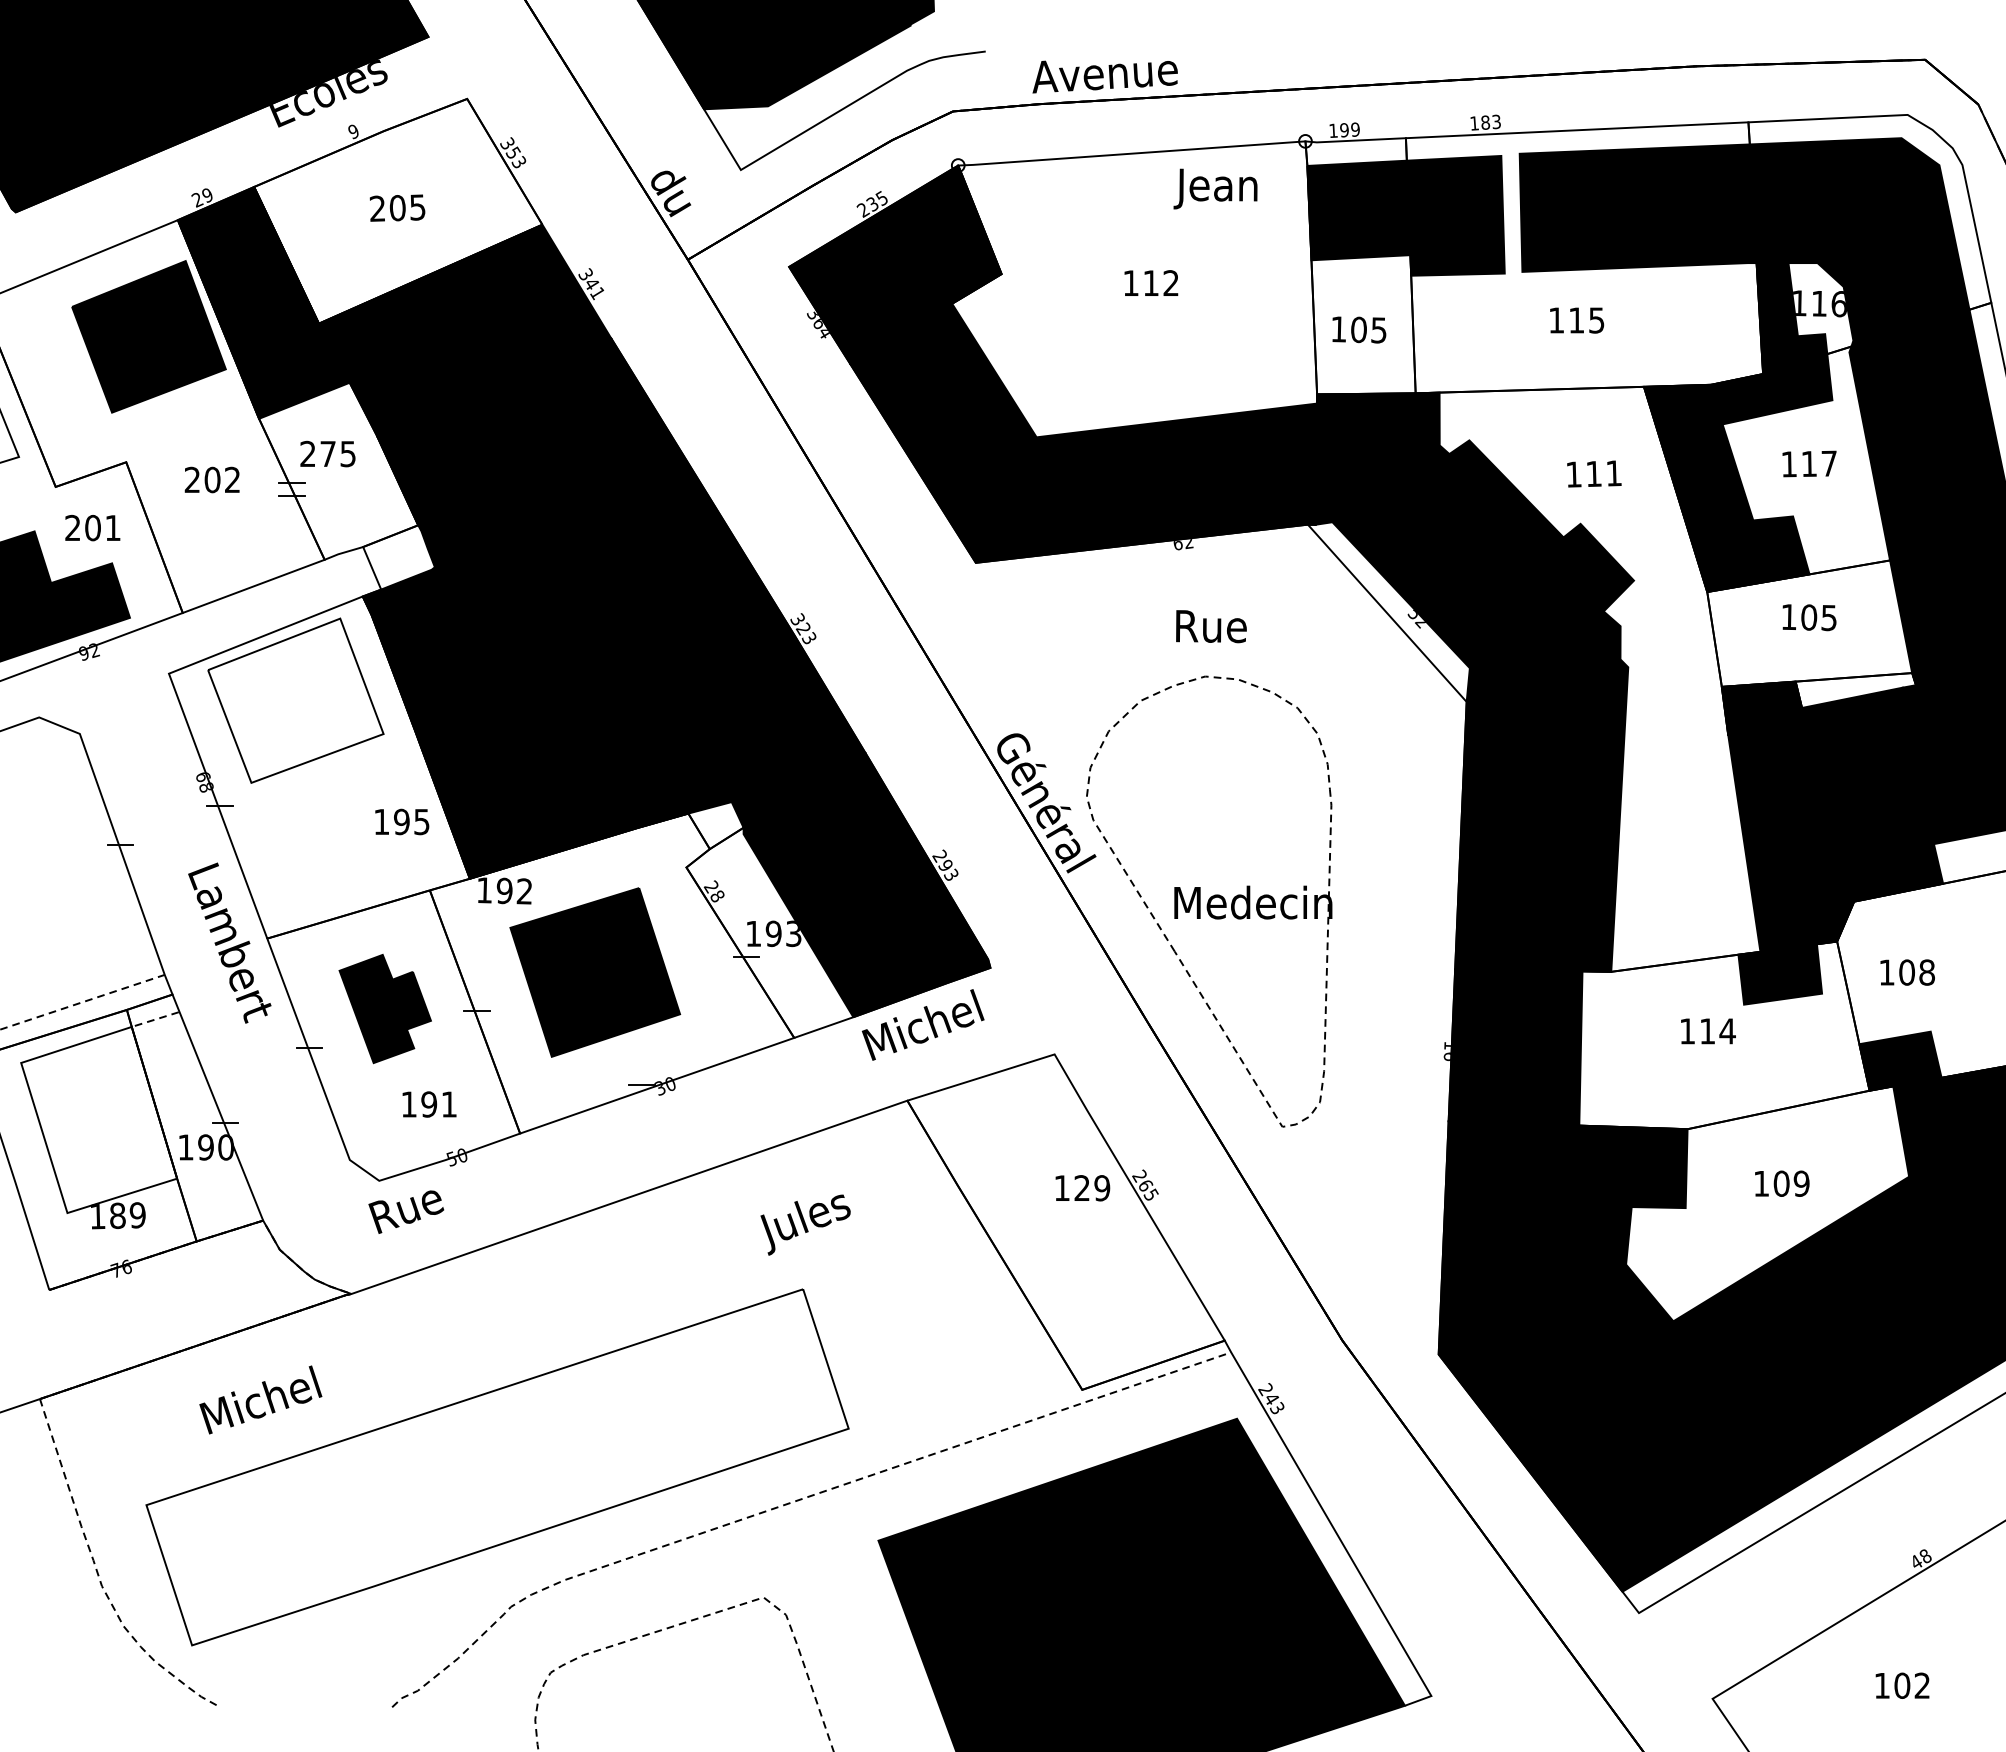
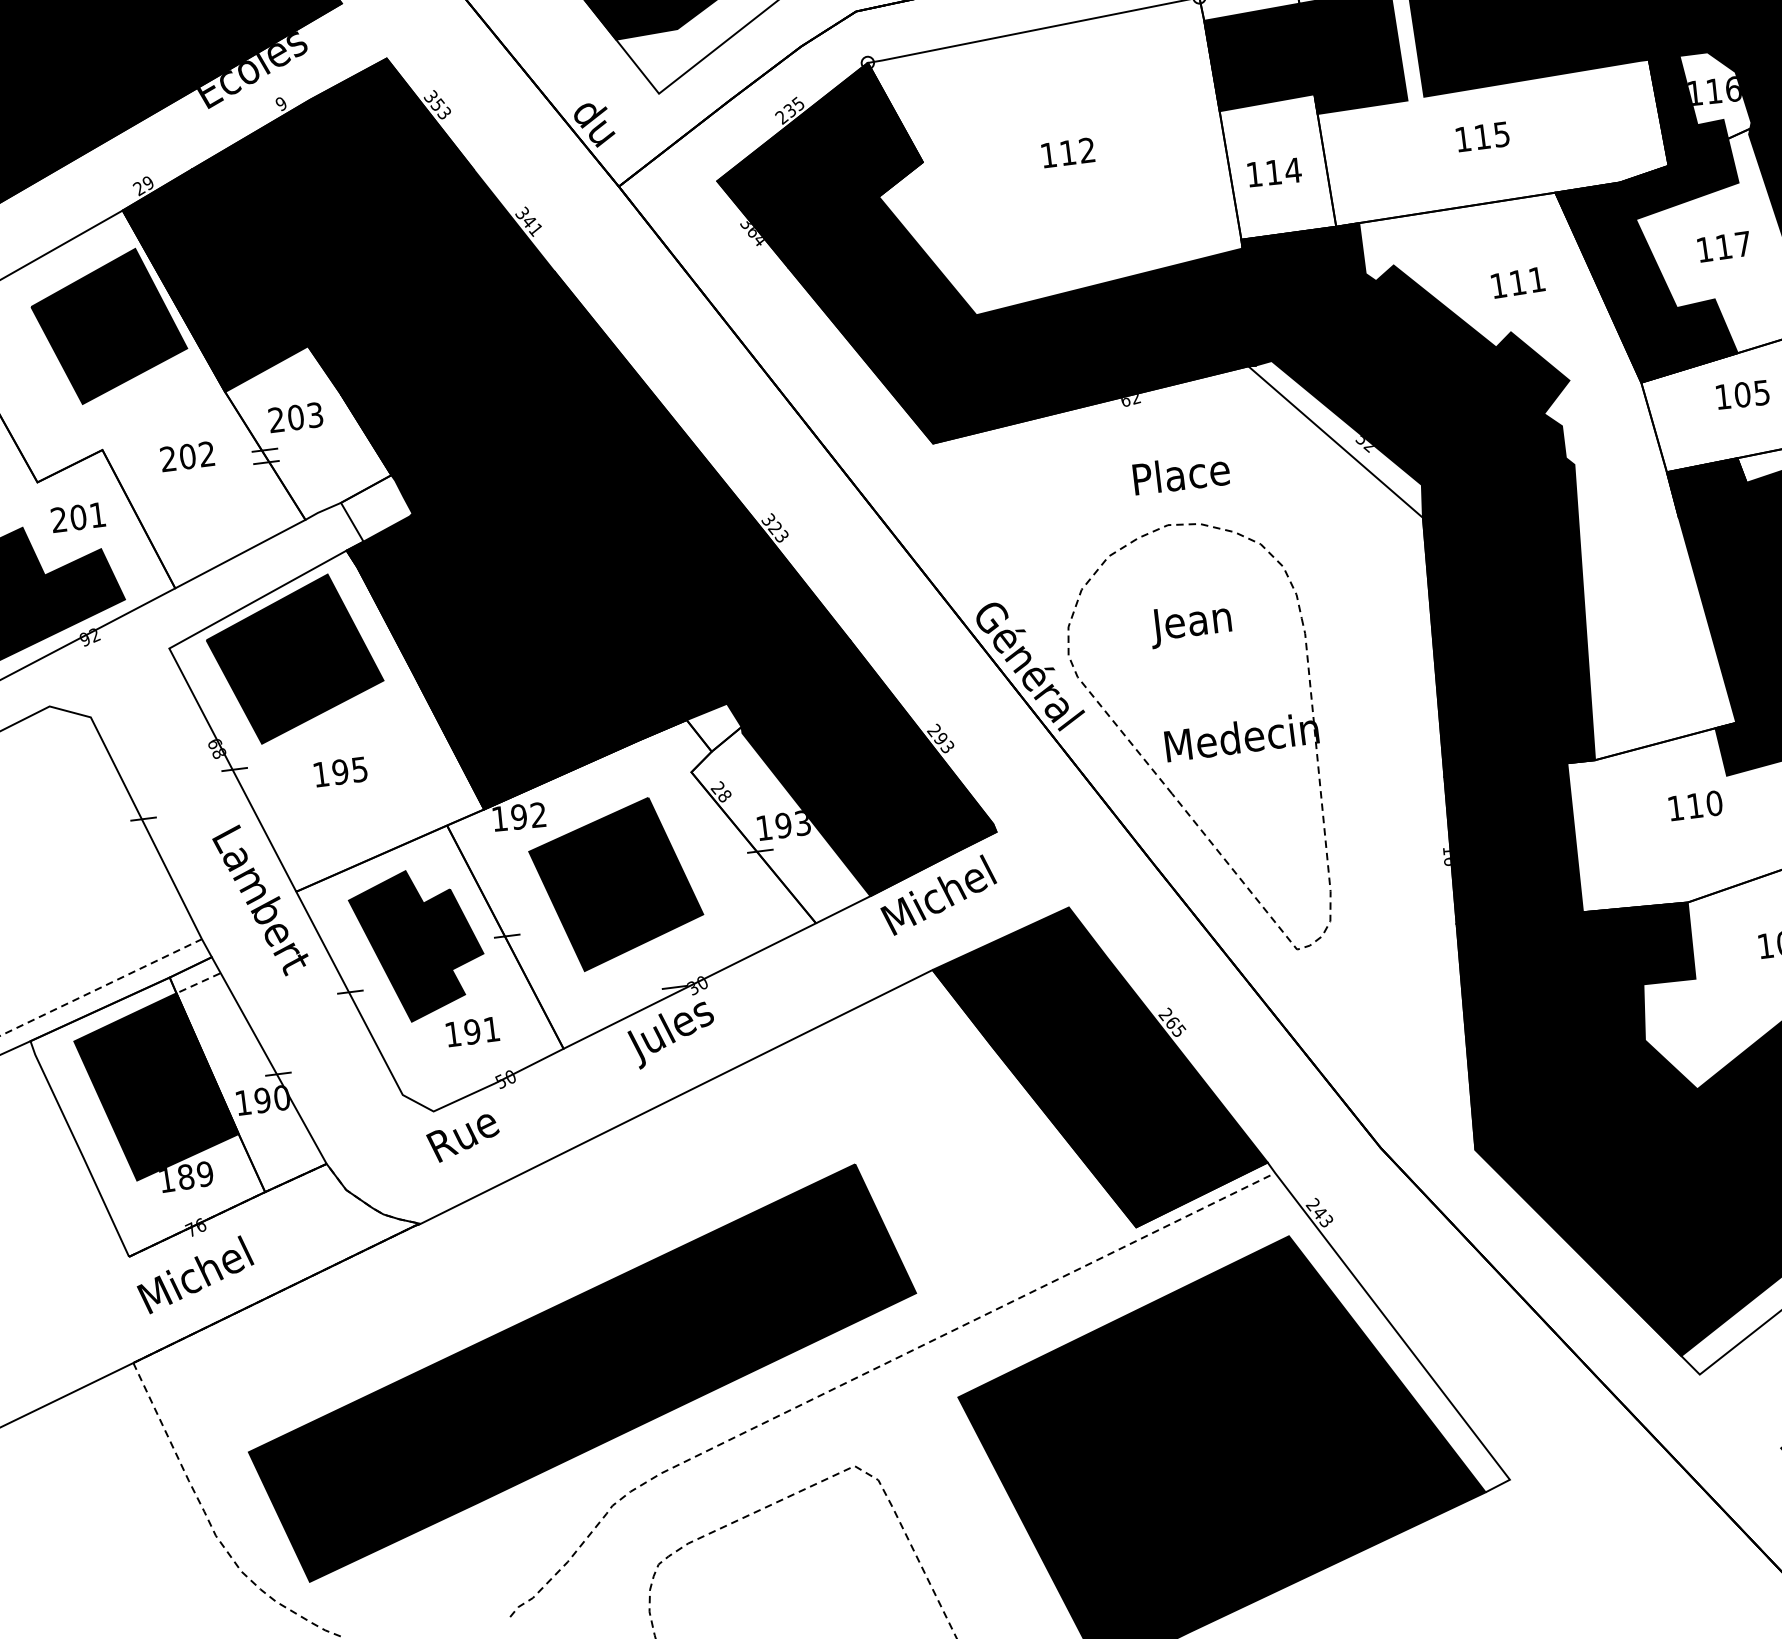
text: (1215, 188) -> (1190, 624), moved
fill: (398, 210) -> (334, 174), added
text: (1369, 329) -> (1283, 170), 105 -> 114
text: (337, 453) -> (304, 415), 275 -> 203
text: (1227, 626) -> (1183, 474), Rue -> Place
fill: (295, 700) -> (294, 658), added
text: (402, 821) -> (341, 771), moved
part: (385, 1008) -> (418, 944), size x1.43
text: (1727, 1031) -> (1714, 803), 114 -> 110
fill: (99, 1119) -> (156, 1086), added
fill: (1065, 1221) -> (1099, 1067), added
text: (805, 1224) -> (671, 1035), moved
text: (260, 1399) -> (195, 1274), moved
fill: (497, 1467) -> (582, 1373), added

